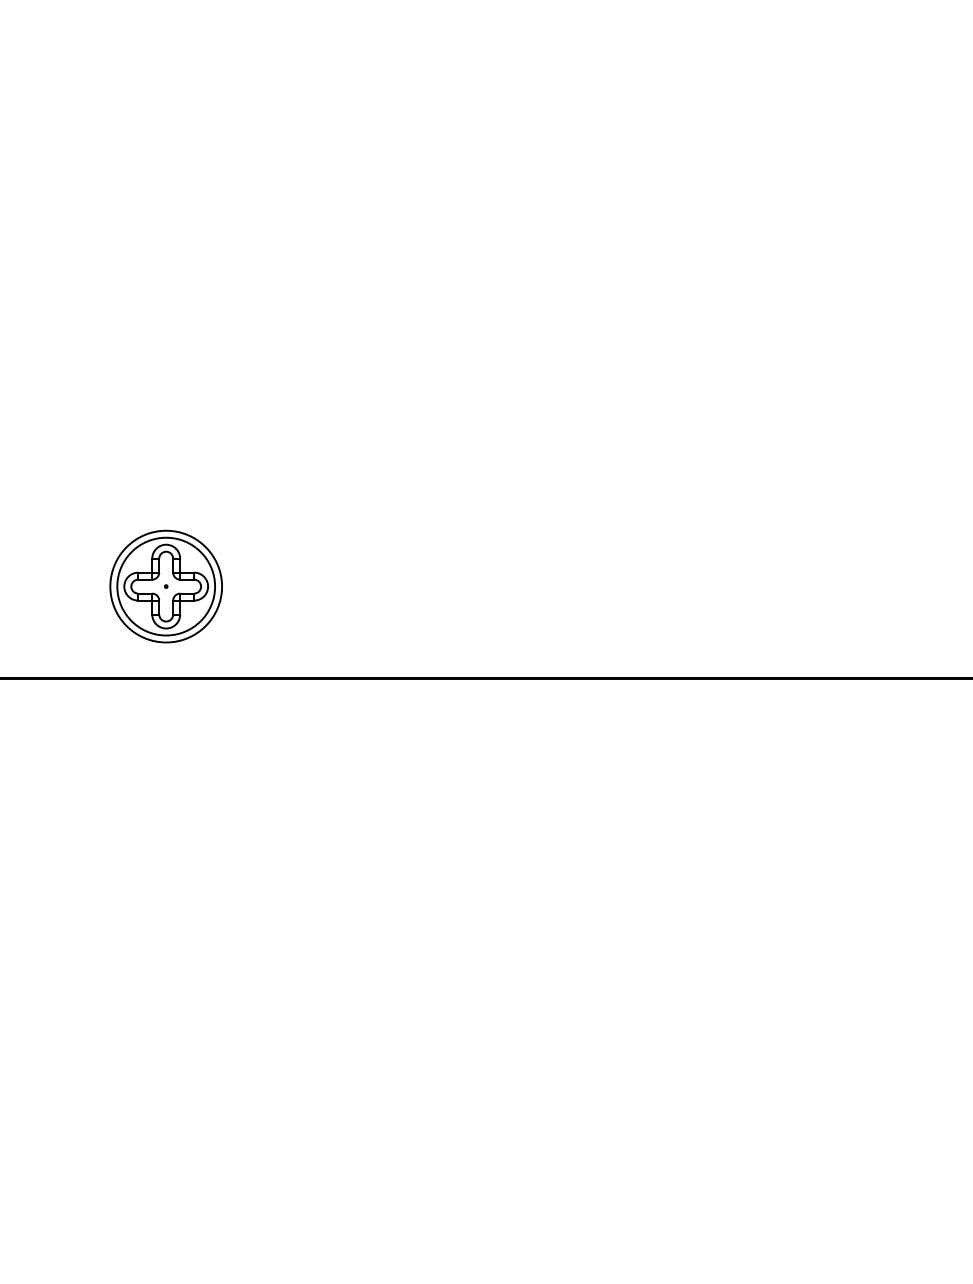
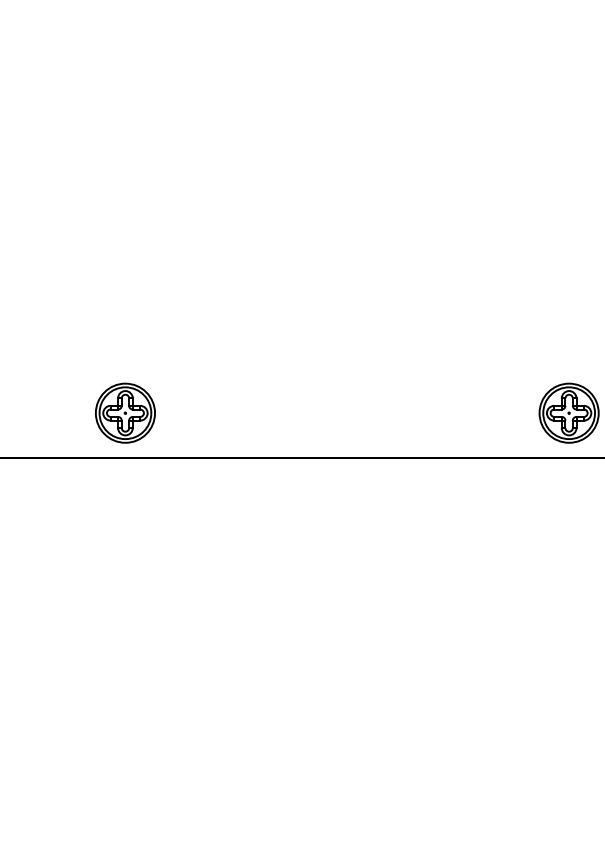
part: (166, 585) -> (125, 412), moved

